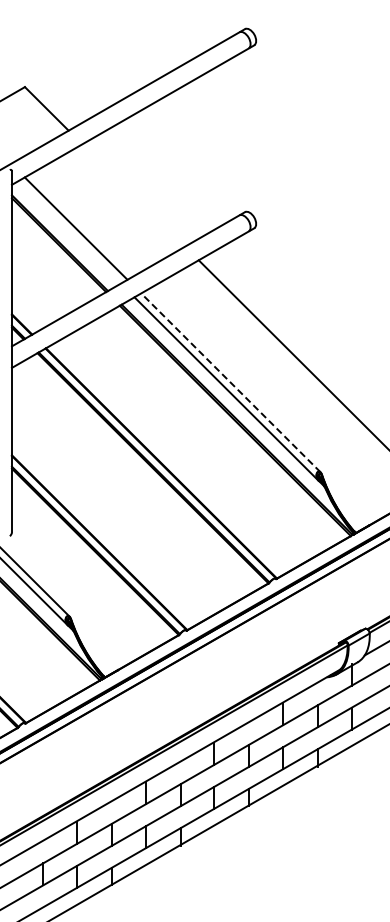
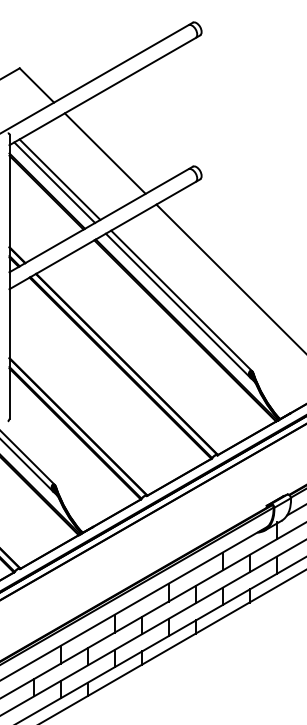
line: (133, 195) -> (105, 153), added
line: (69, 232) -> (54, 182), added
line: (230, 382) -> (181, 300), dashed -> solid

